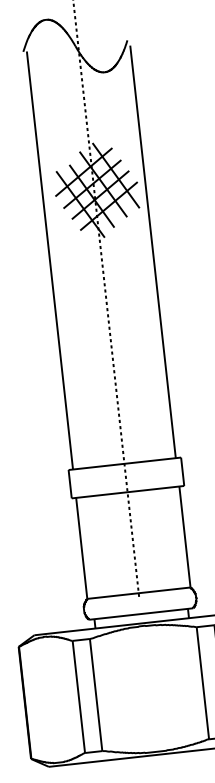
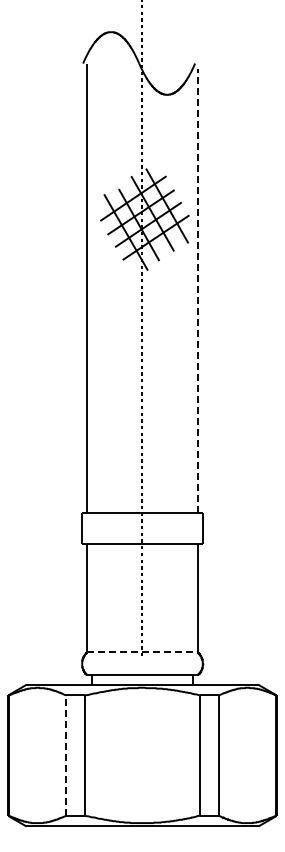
line: (153, 252) -> (197, 291), solid -> dashed
line: (138, 593) -> (142, 652), solid -> dashed
line: (78, 696) -> (66, 755), solid -> dashed

